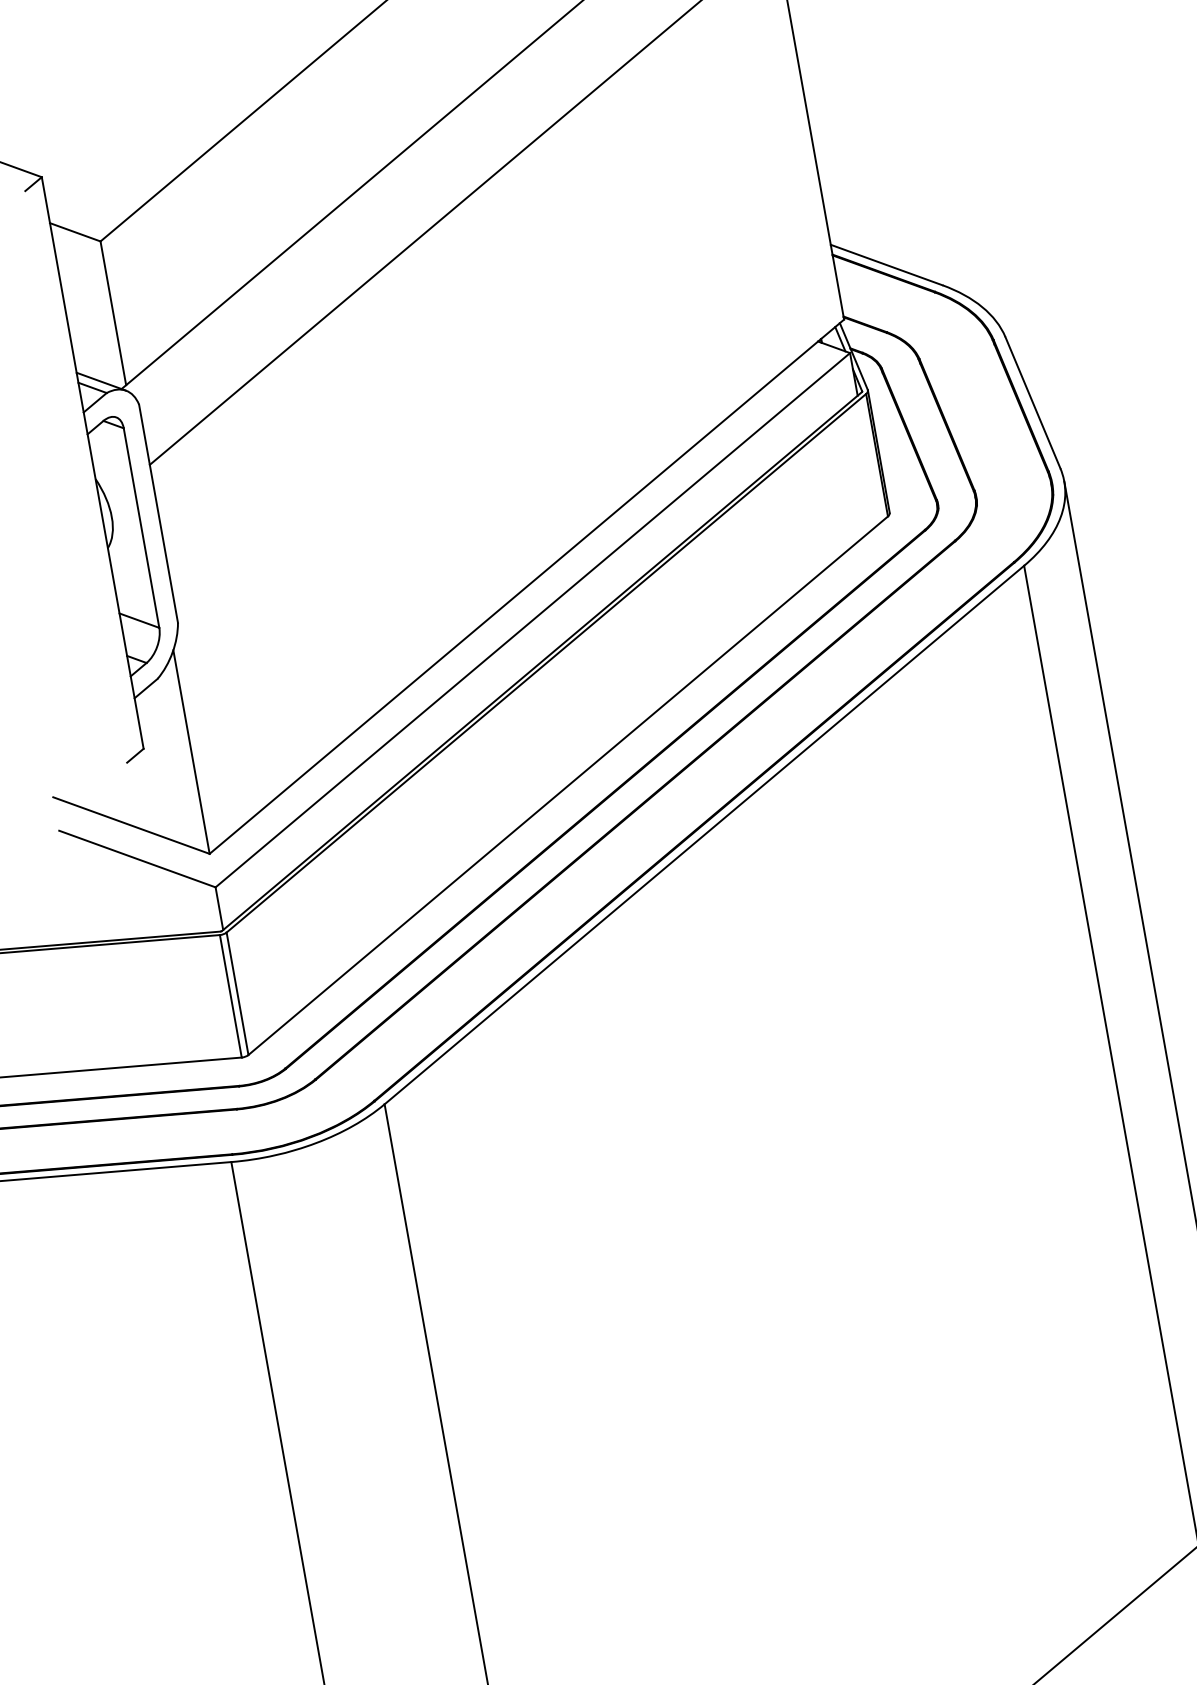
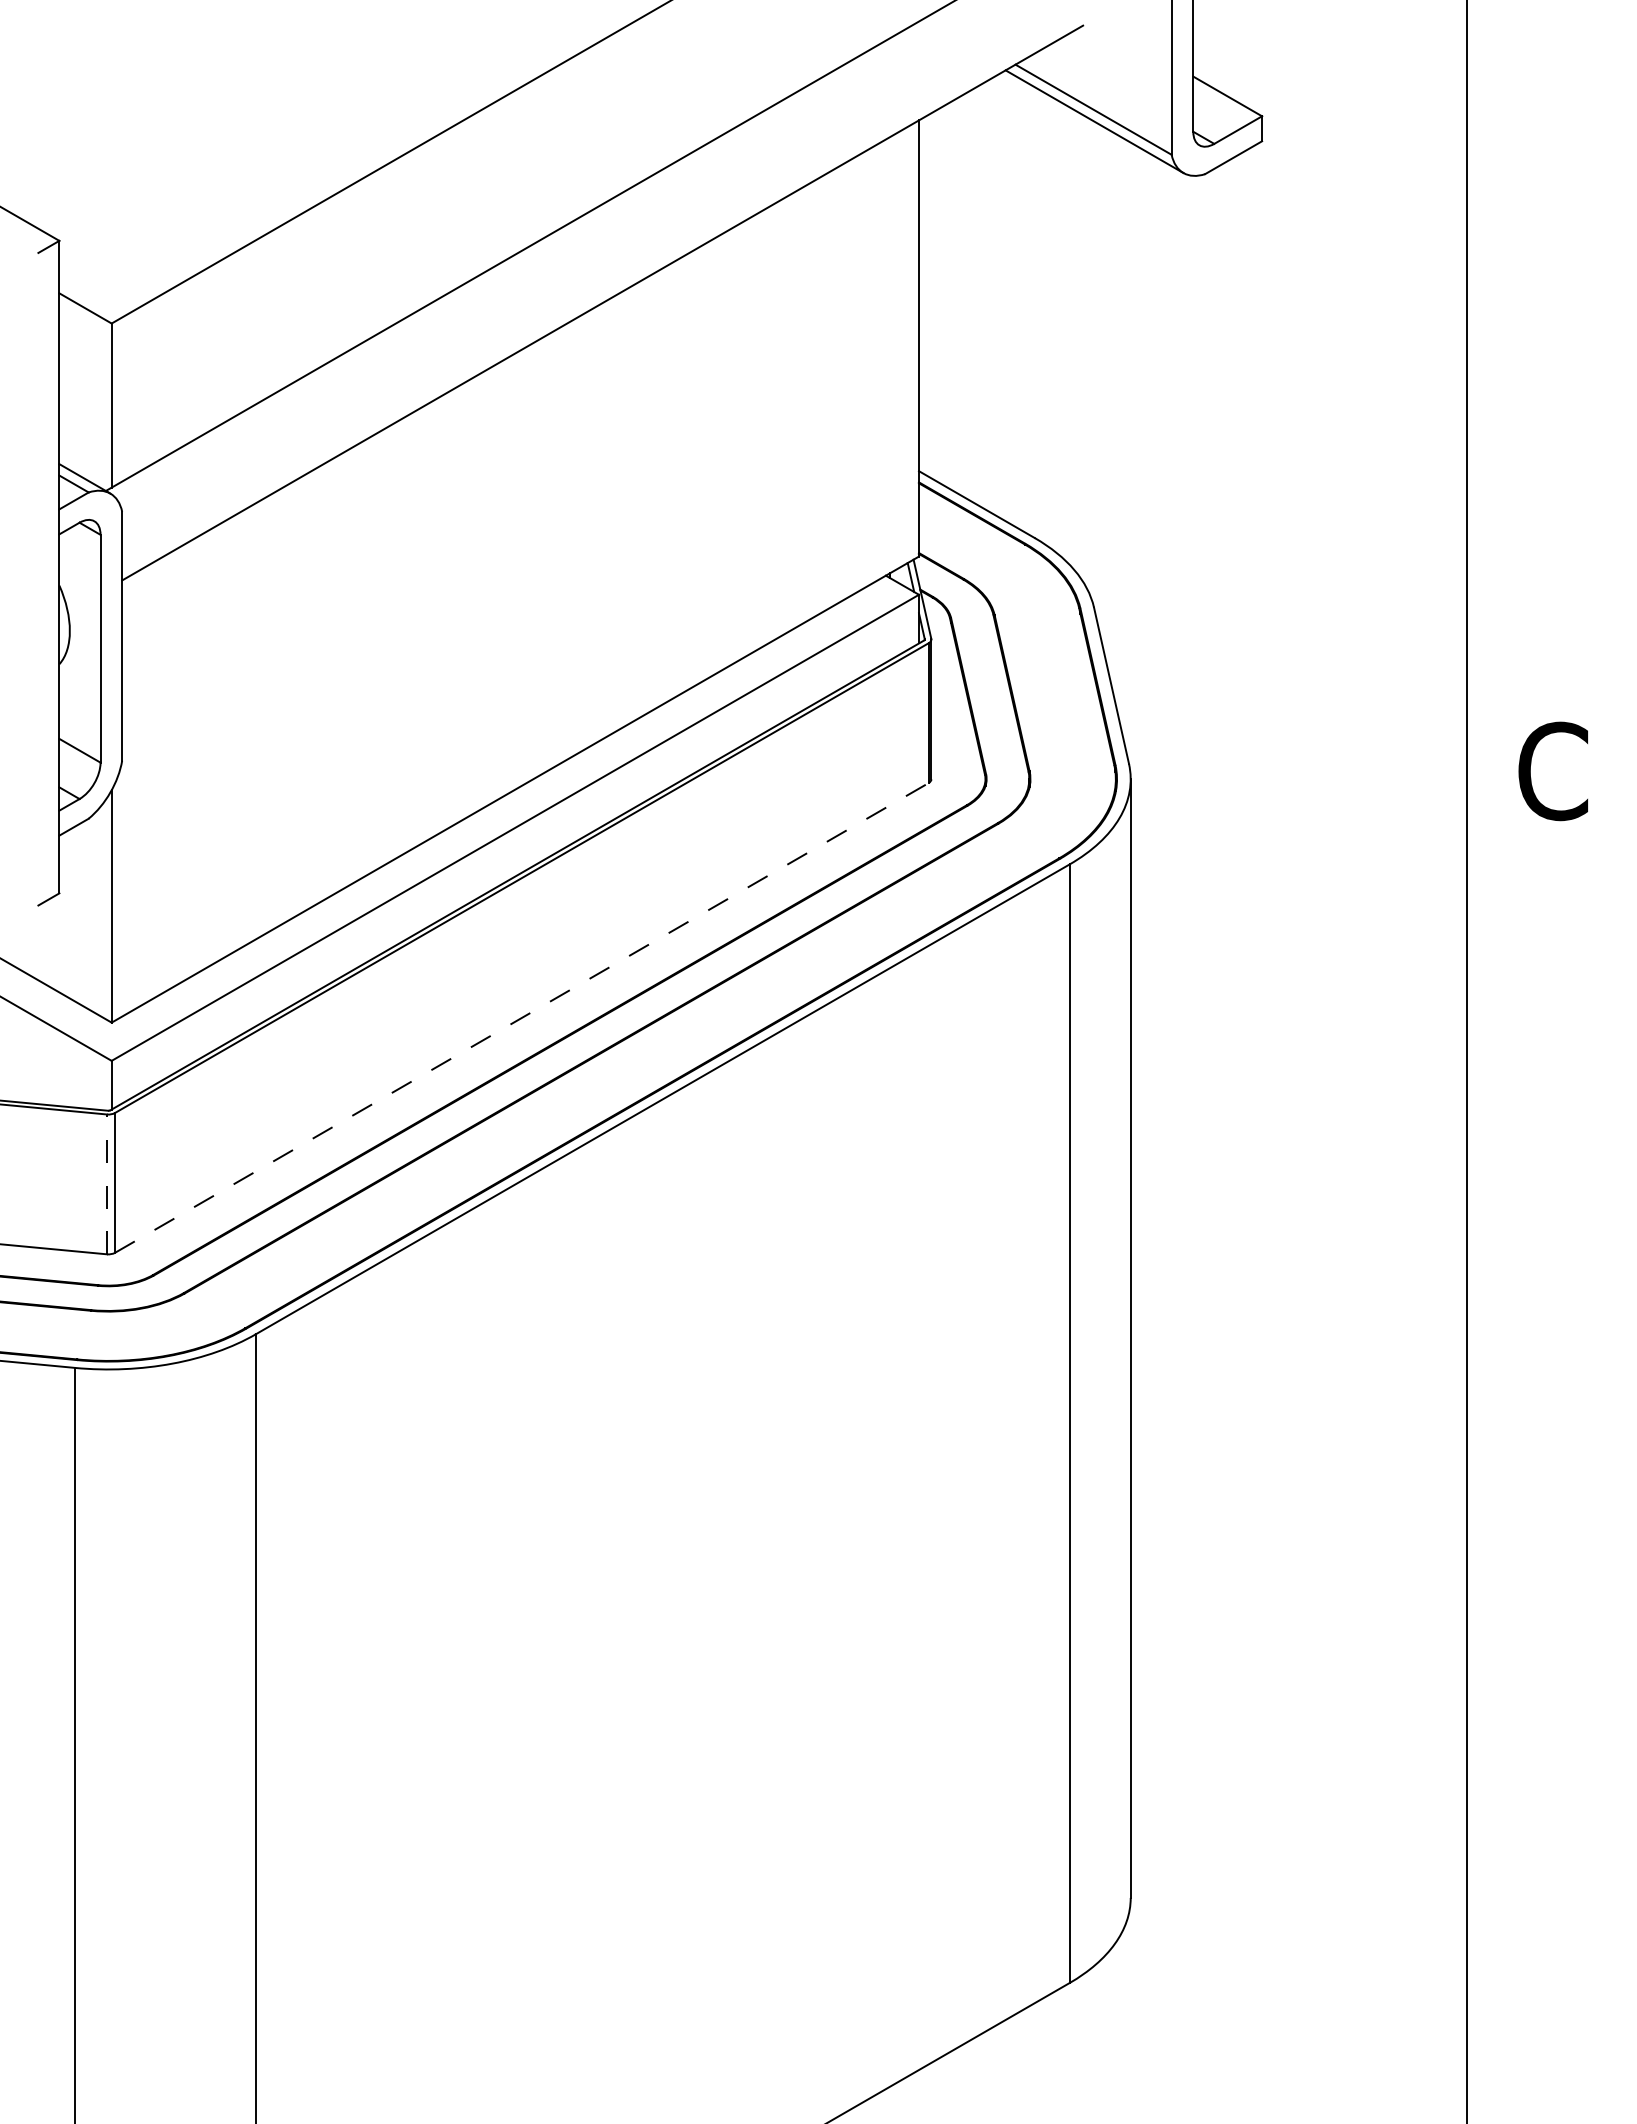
line: (567, 785) -> (521, 1017), solid -> dashed
line: (231, 996) -> (107, 1184), solid -> dashed

